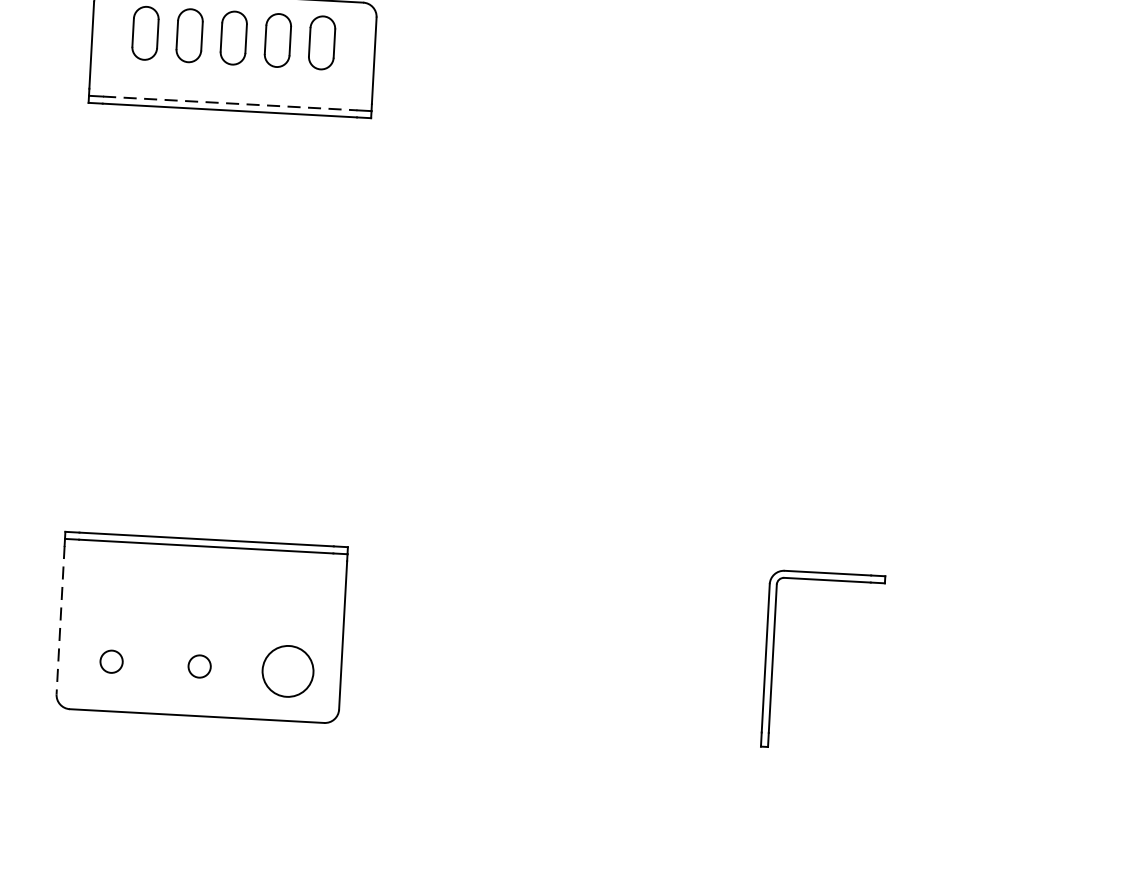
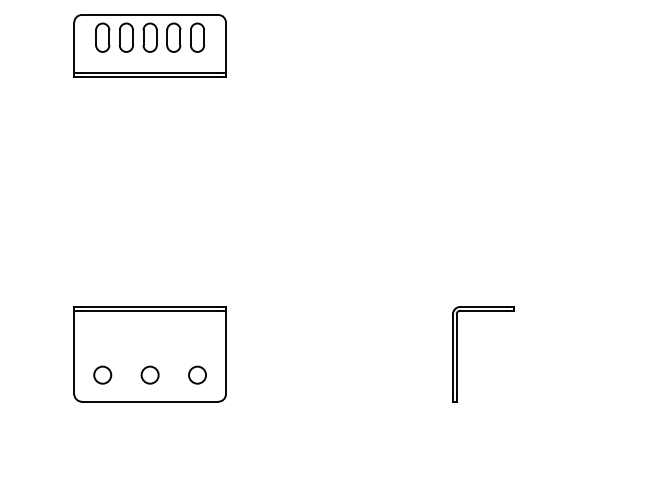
line: (230, 102) -> (150, 72), dashed -> solid
line: (60, 620) -> (74, 354), dashed -> solid
circle: (111, 660) -> (102, 374), size x1.43
circle: (198, 665) -> (149, 374), size x1.43
circle: (288, 670) -> (197, 374), size x0.62

